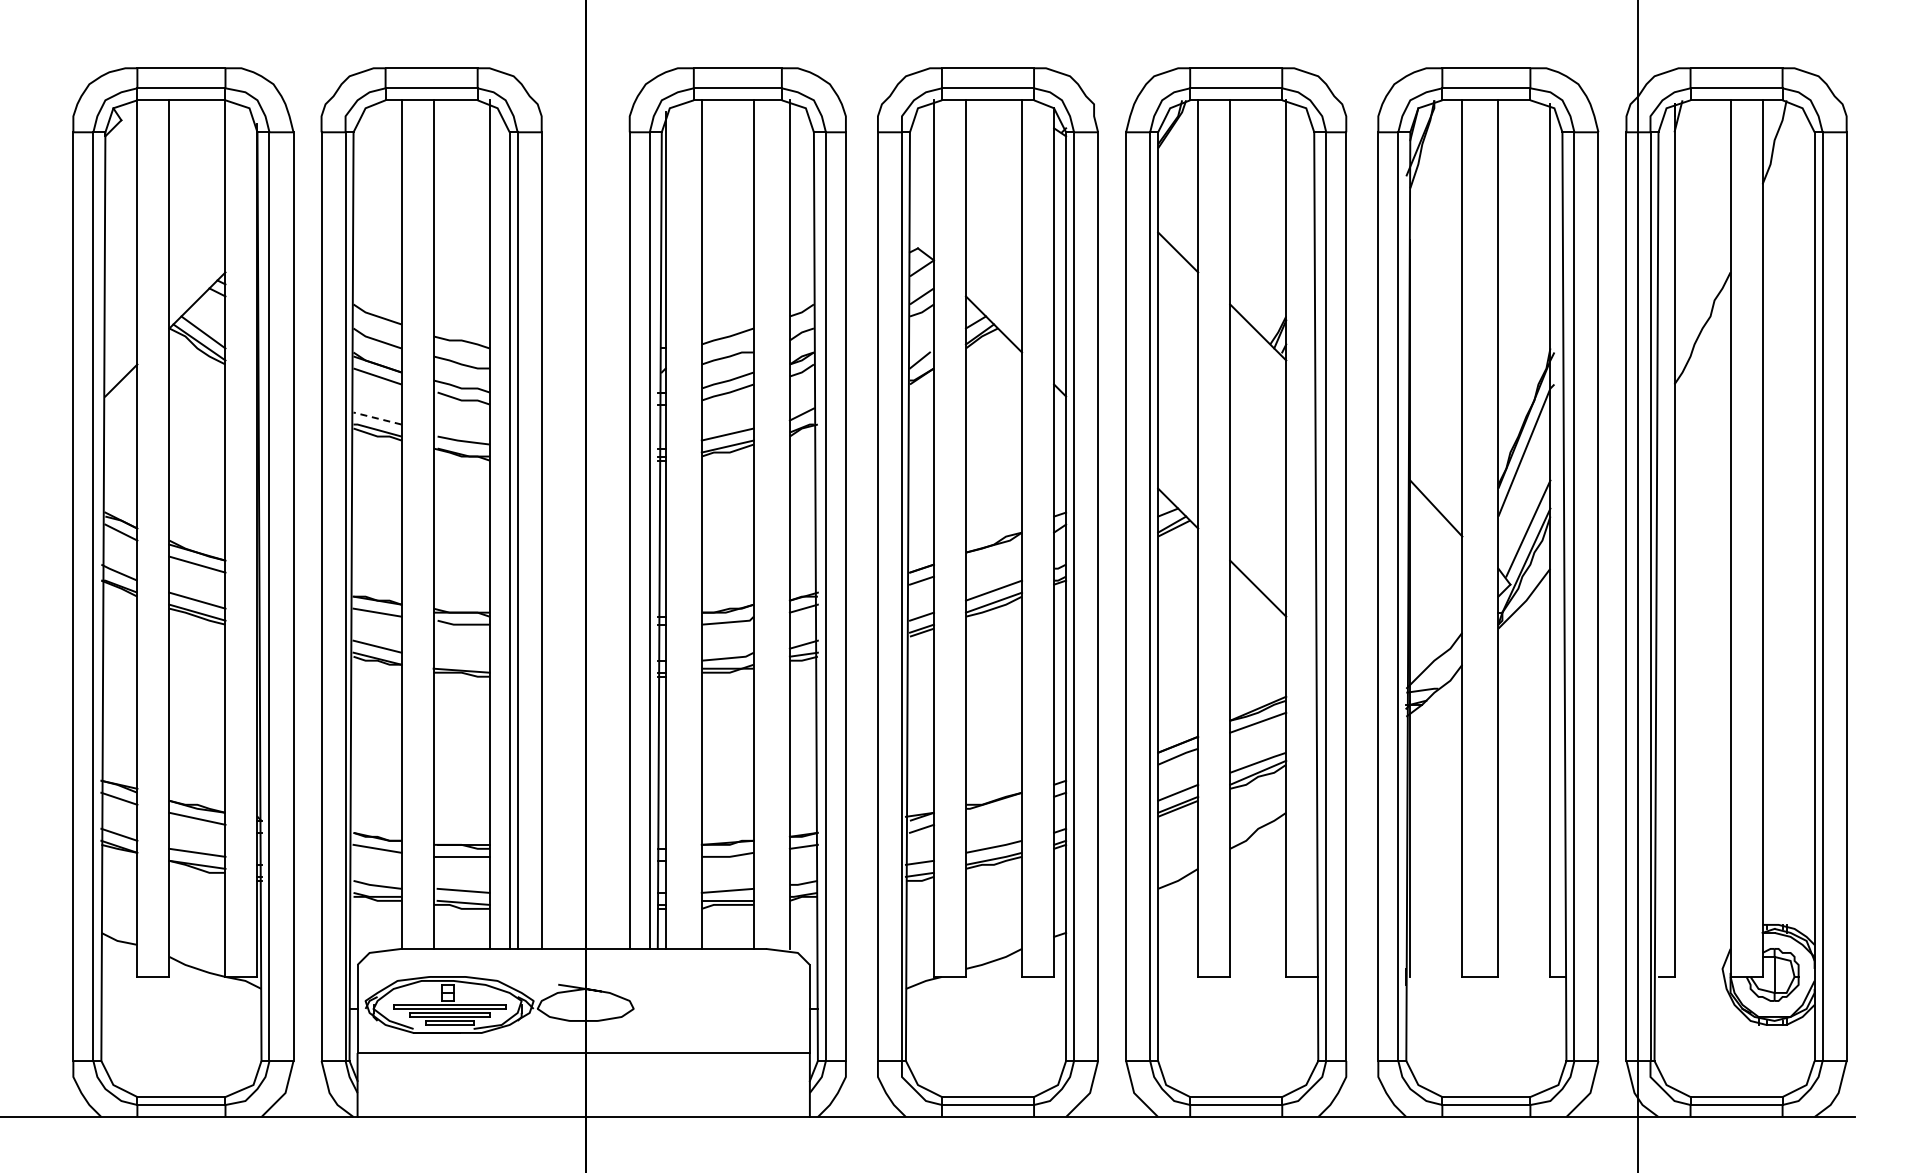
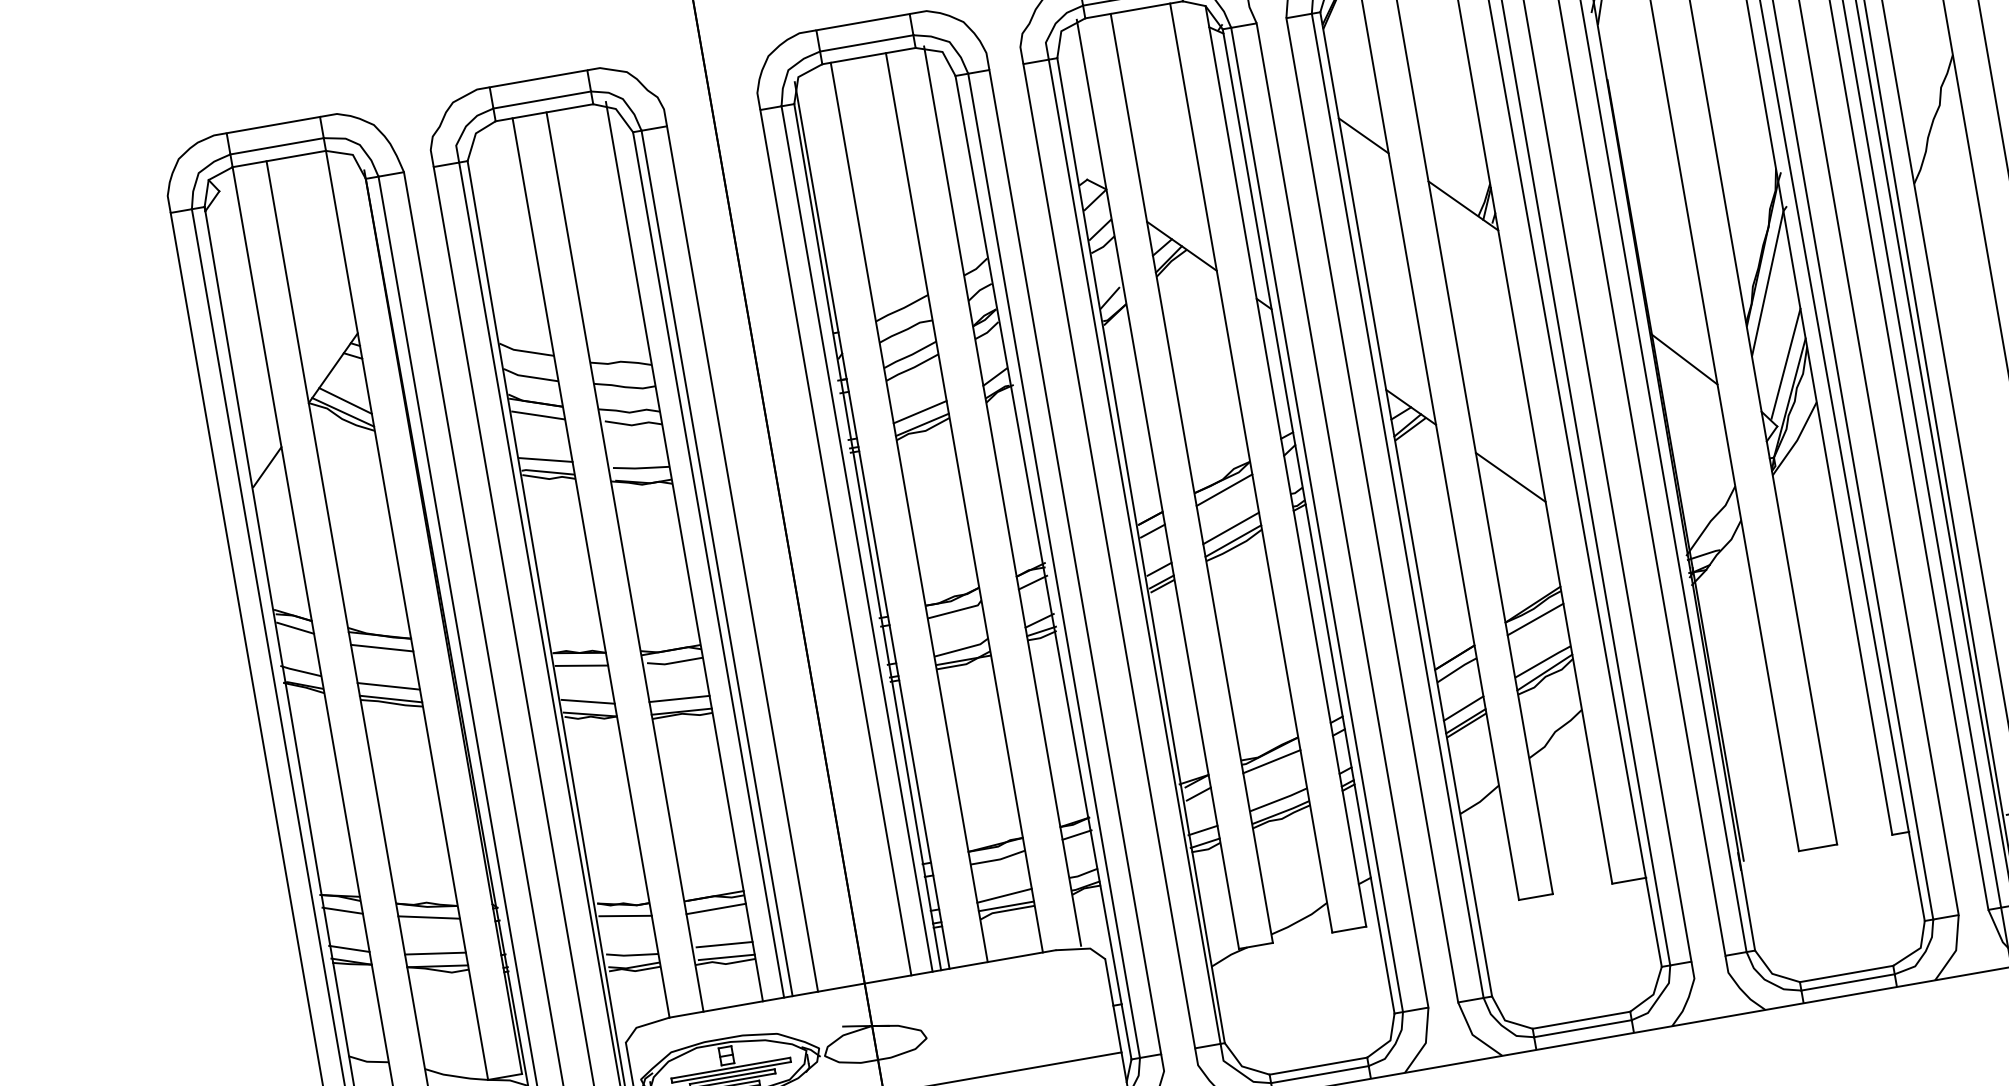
line: (377, 418) -> (545, 459), dashed -> solid
line: (993, 554) -> (1223, 490), added
line: (461, 658) -> (679, 698), added
line: (993, 810) -> (1271, 761), added

